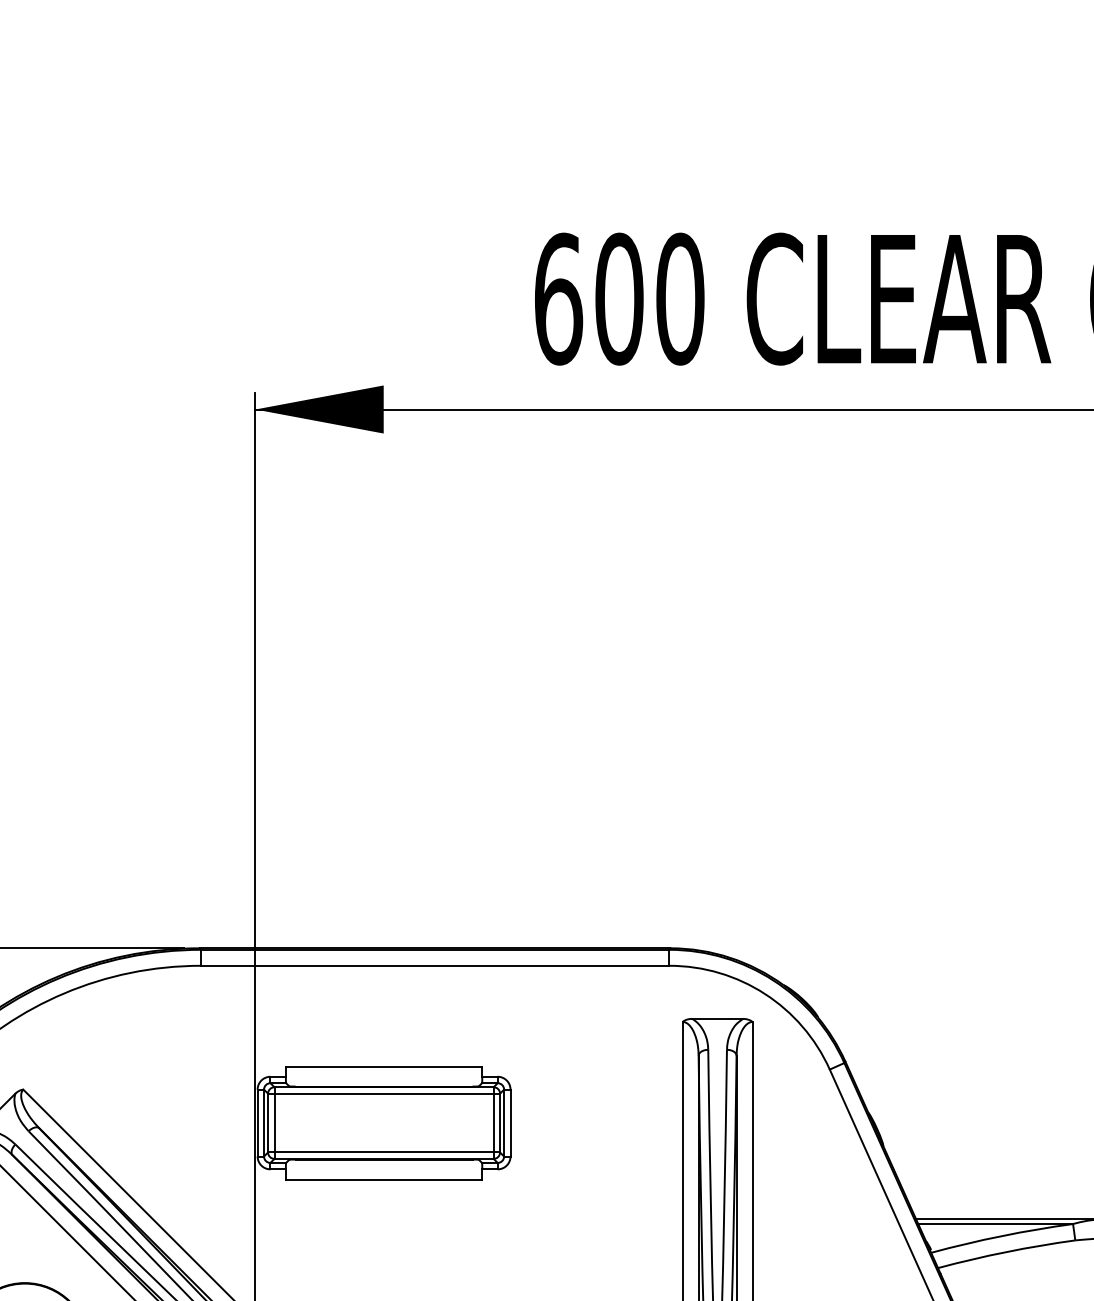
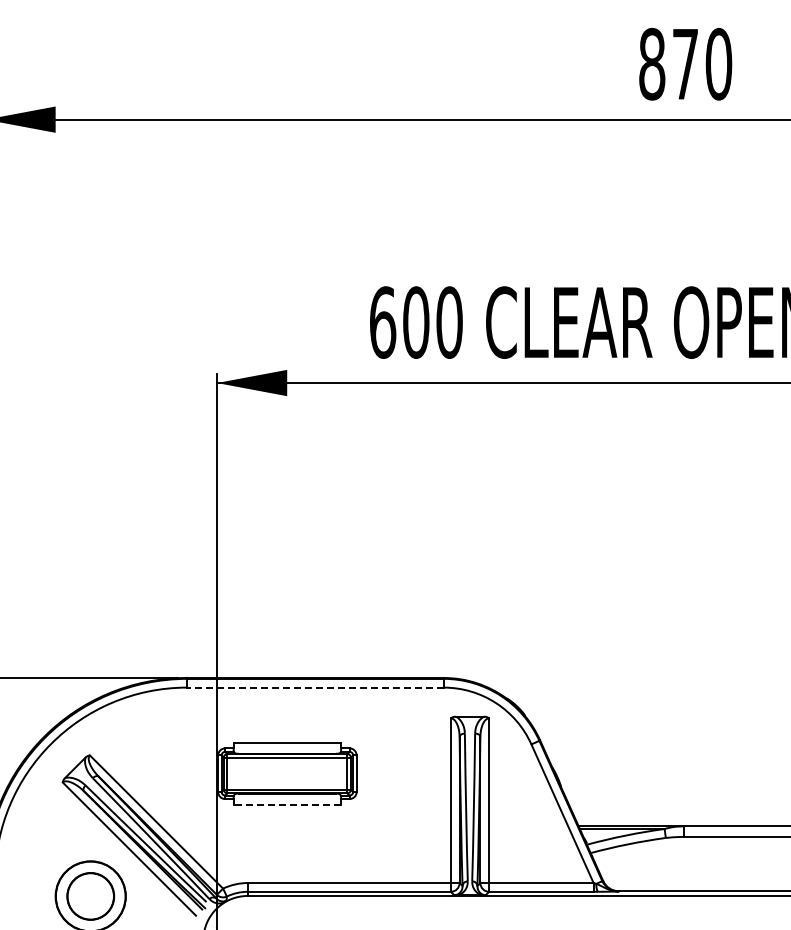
line: (435, 965) -> (315, 687), solid -> dashed
line: (384, 1179) -> (287, 804), solid -> dashed

